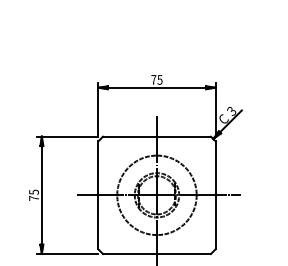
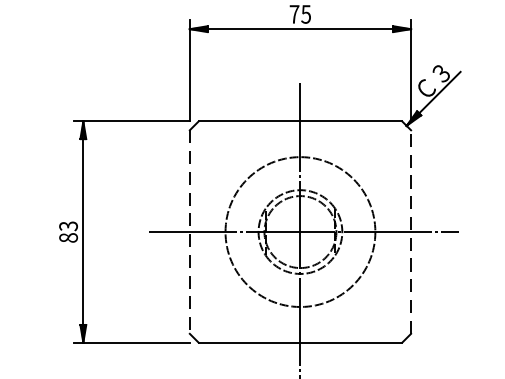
text: (33, 194) -> (67, 230), 75 -> 83
line: (98, 195) -> (190, 232), solid -> dashed
line: (215, 195) -> (410, 232), solid -> dashed

